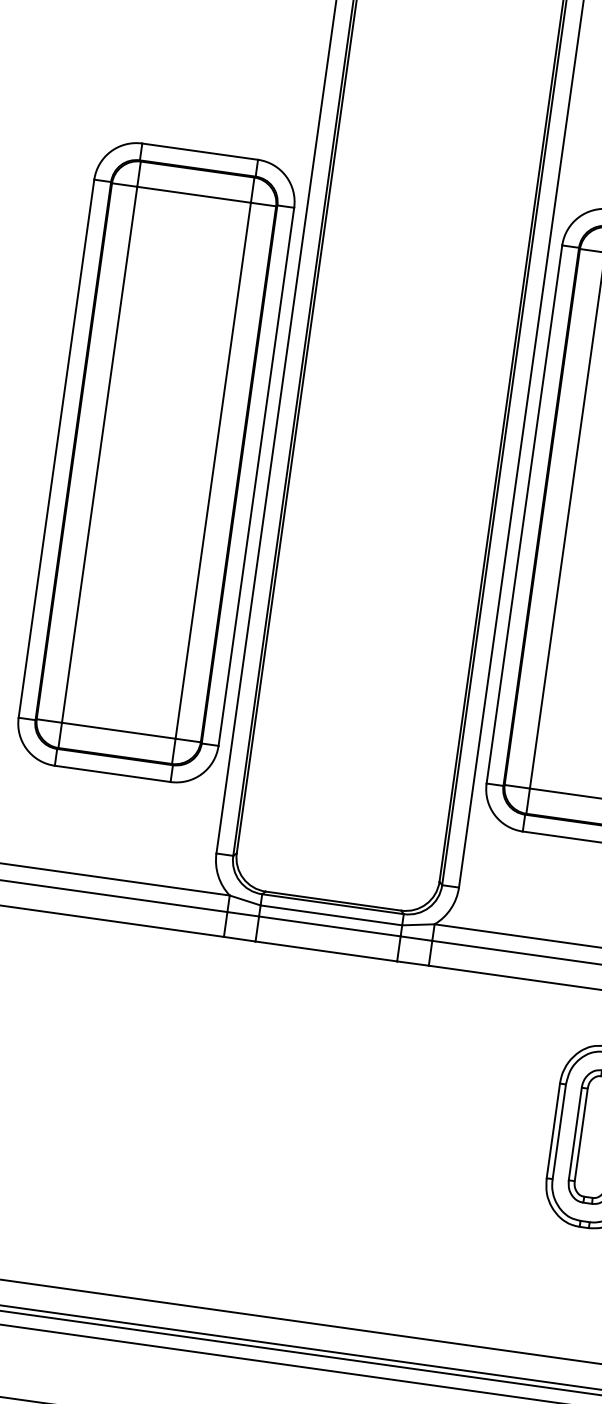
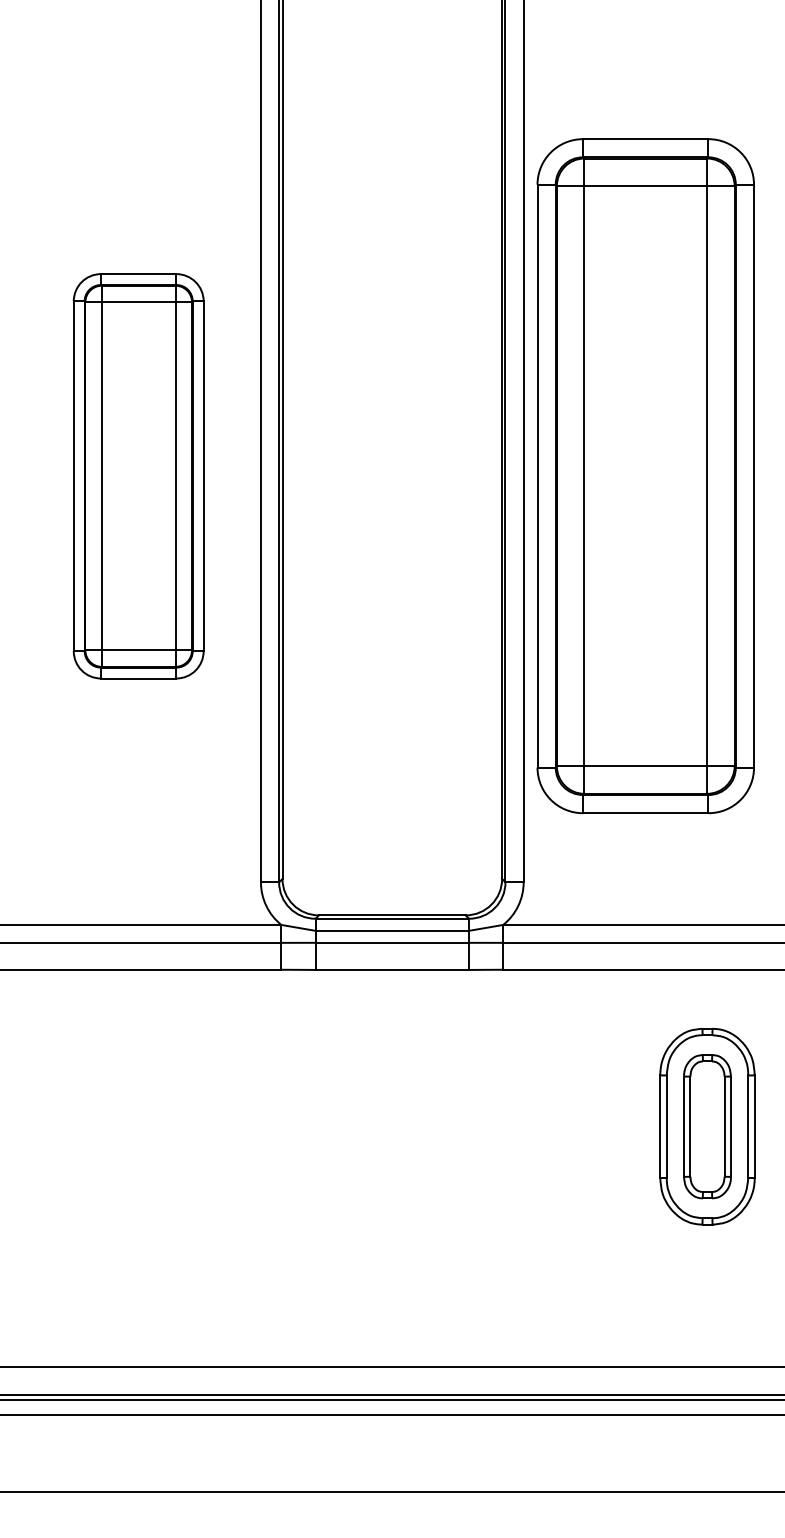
part: (156, 463) -> (138, 476), size x0.6

